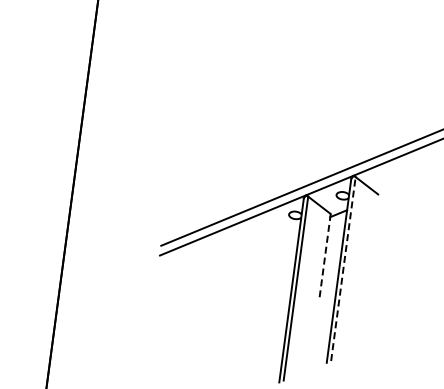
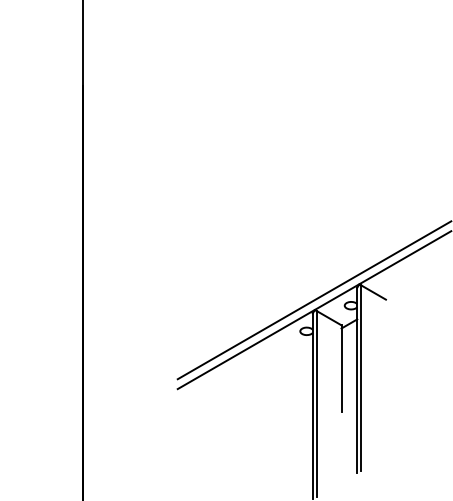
line: (324, 257) -> (341, 369), dashed -> solid
line: (343, 269) -> (361, 378), dashed -> solid

